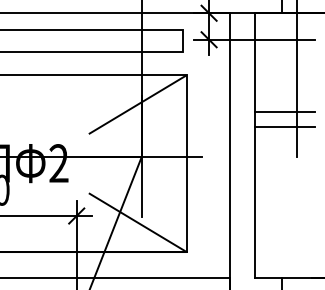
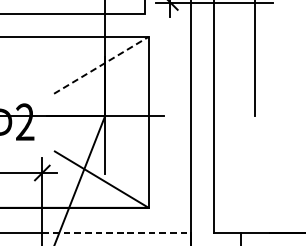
line: (138, 104) -> (102, 65), solid -> dashed
line: (284, 111) -> (243, 71), removed
line: (284, 126) -> (243, 86), removed
line: (153, 278) -> (116, 233), solid -> dashed

